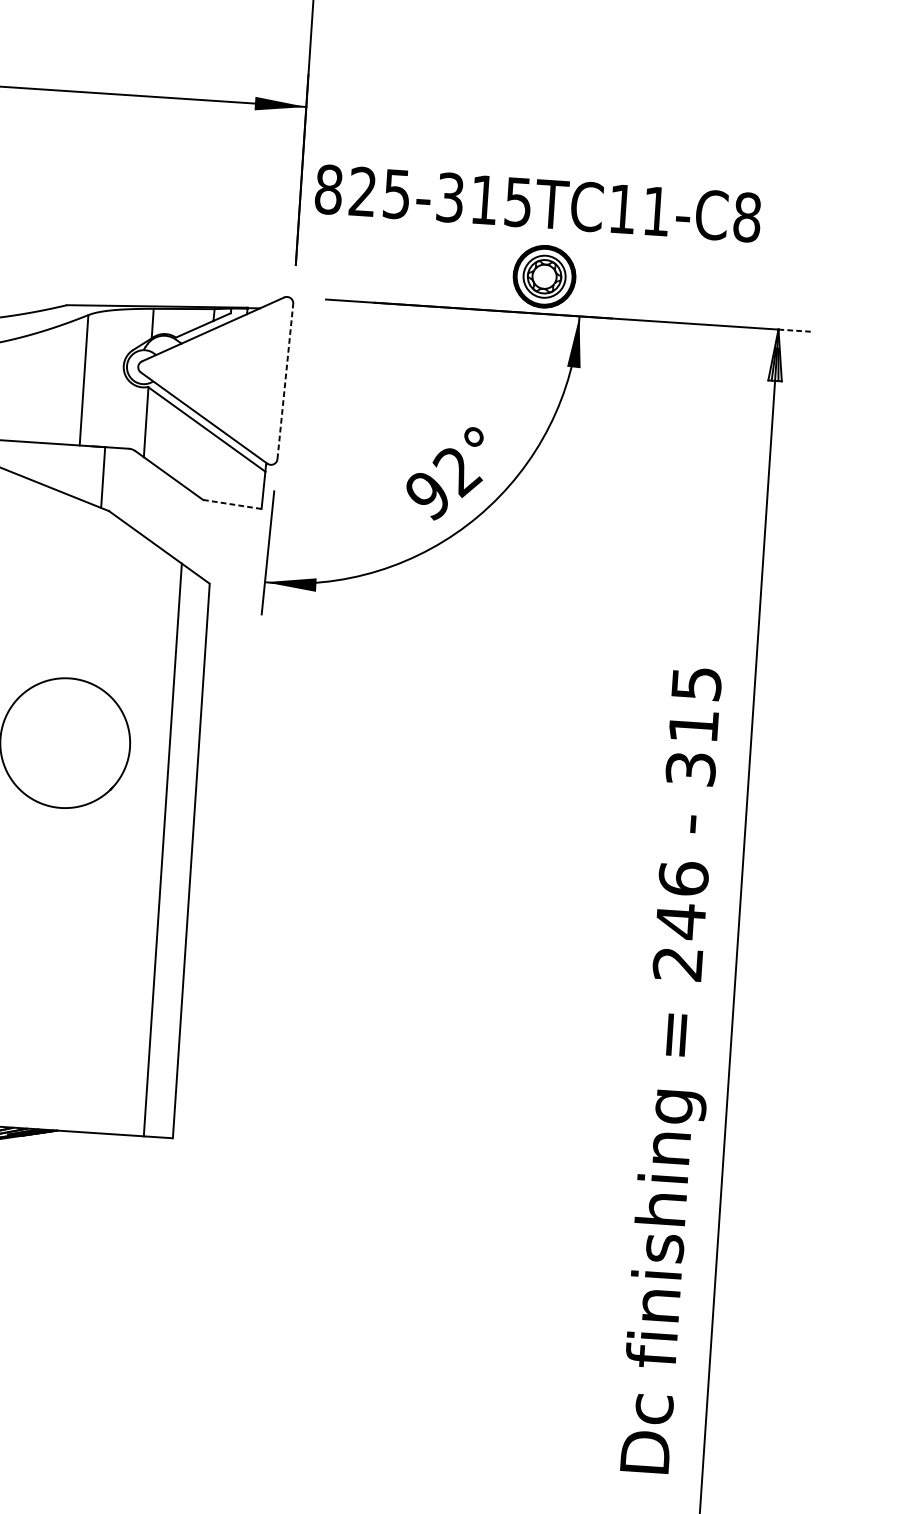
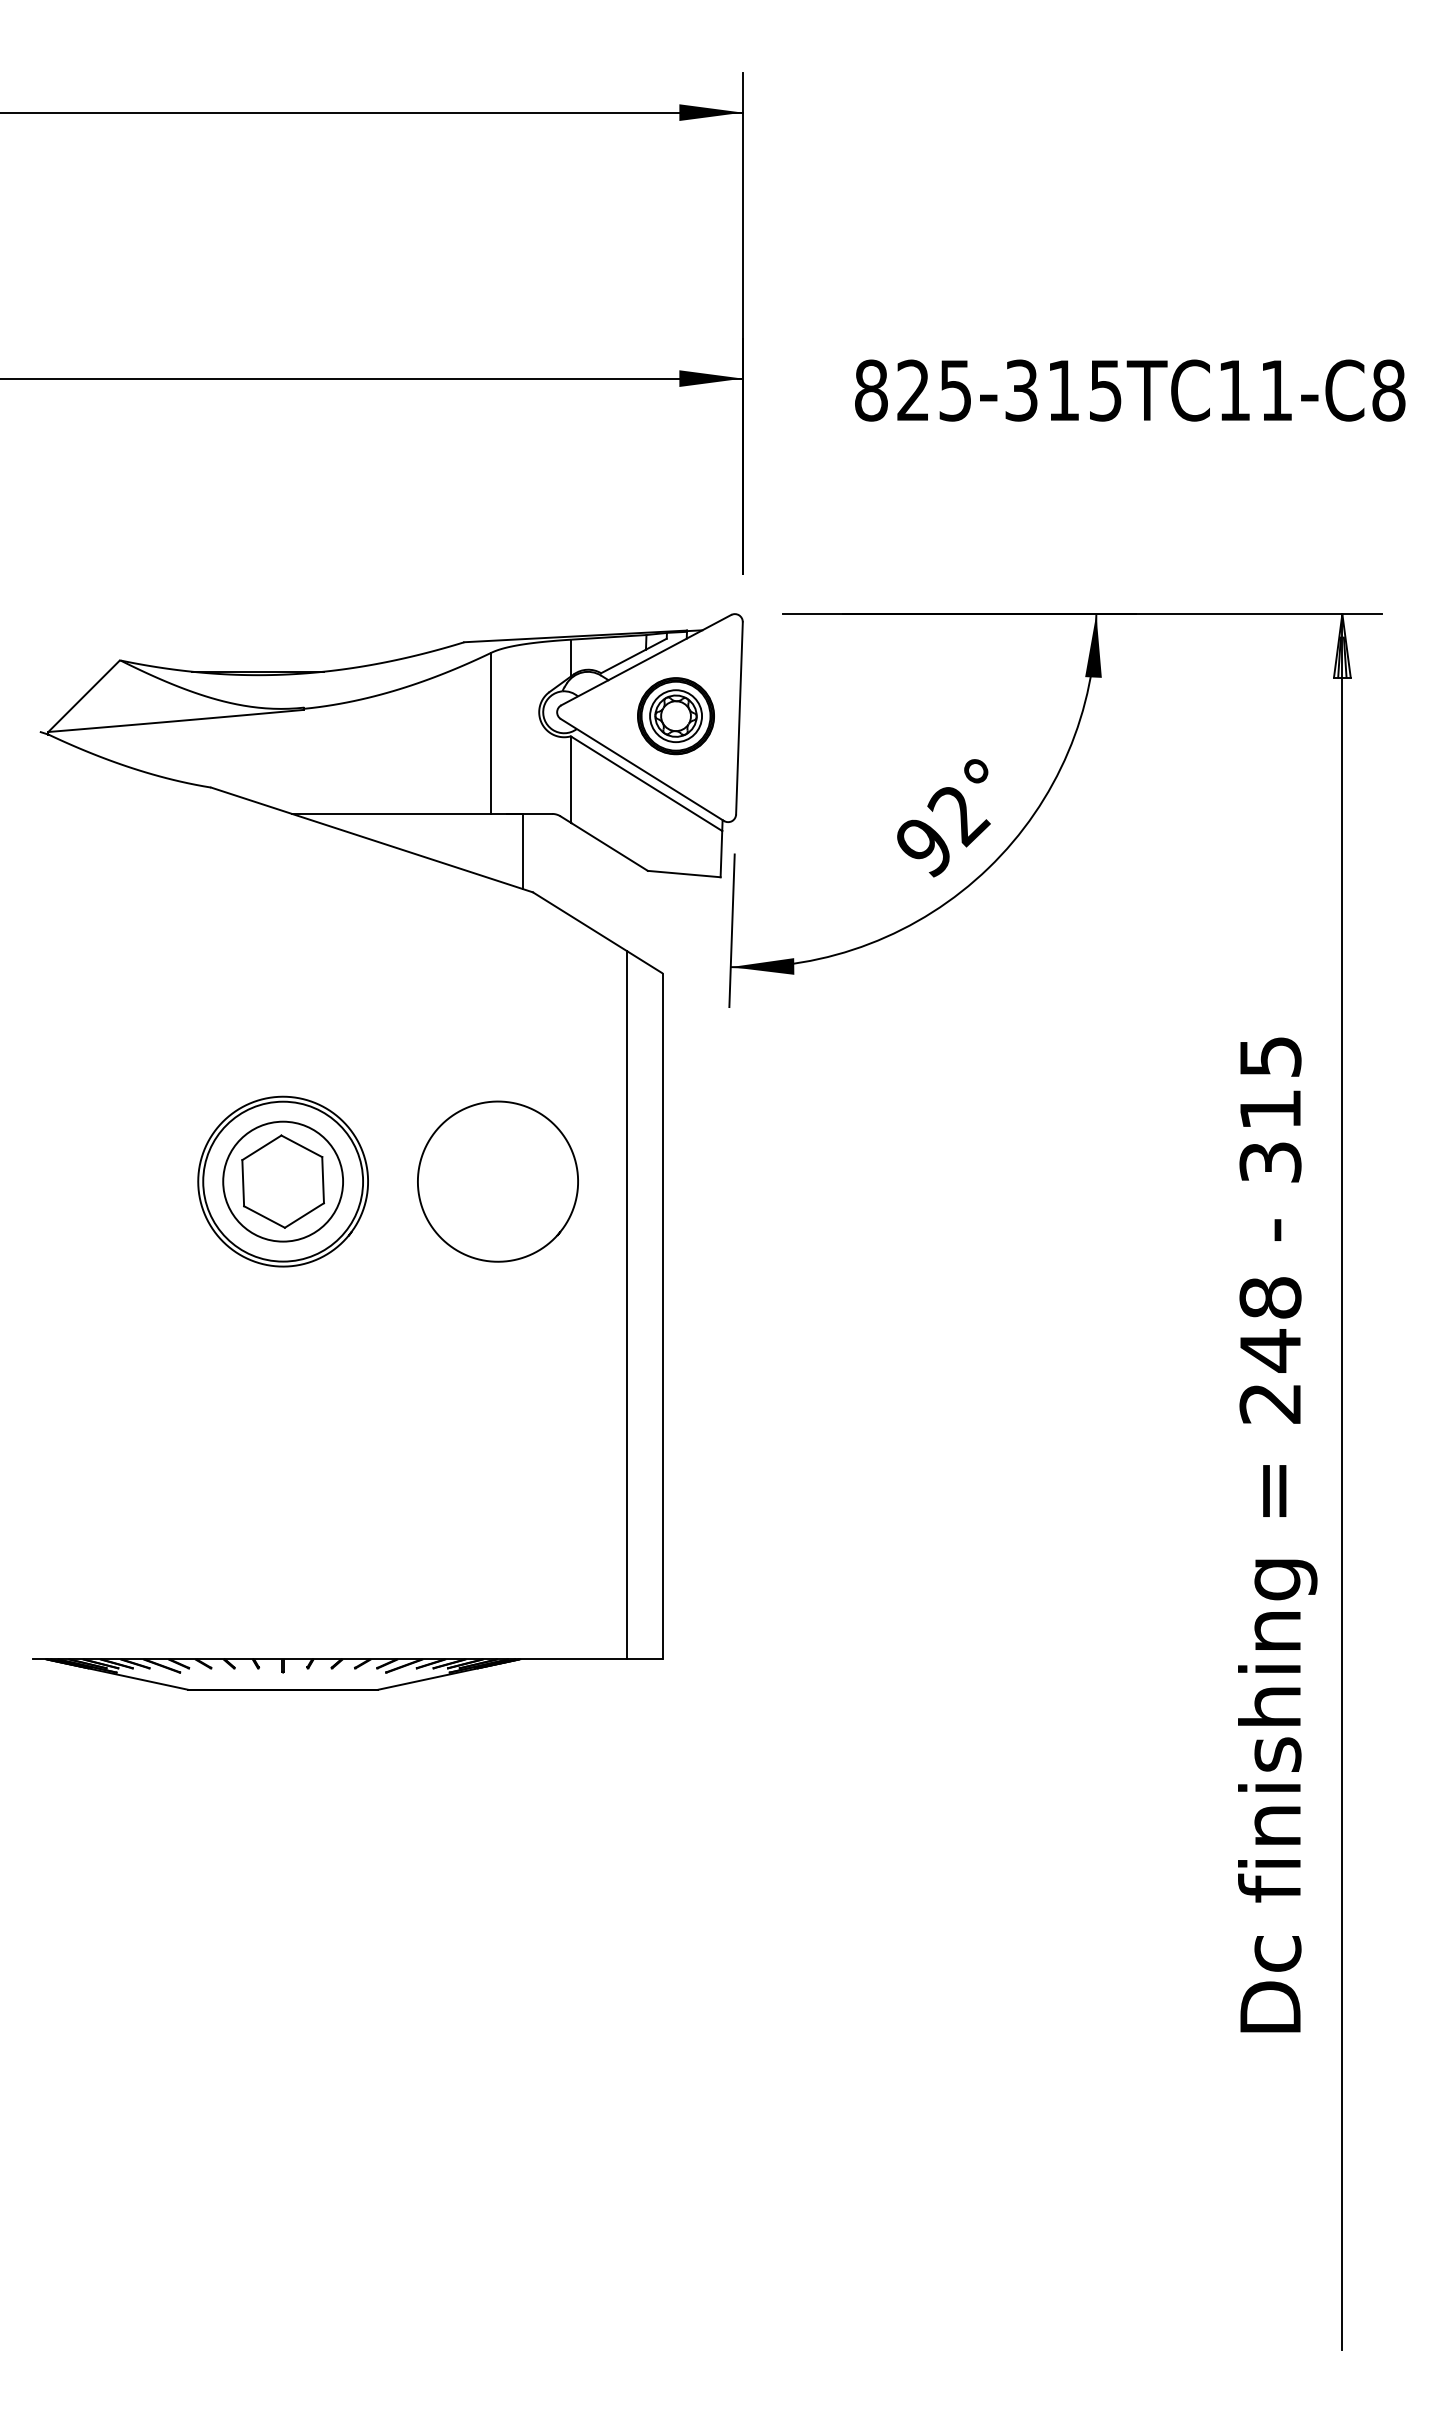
text: (538, 203) -> (1130, 390), moved
part: (544, 276) -> (675, 716), moved
line: (794, 330) -> (1362, 614), dashed -> solid
line: (285, 380) -> (739, 717), dashed -> solid
line: (231, 504) -> (683, 874), dashed -> solid
text: (683, 878) -> (1270, 1297), 246 -> 248

